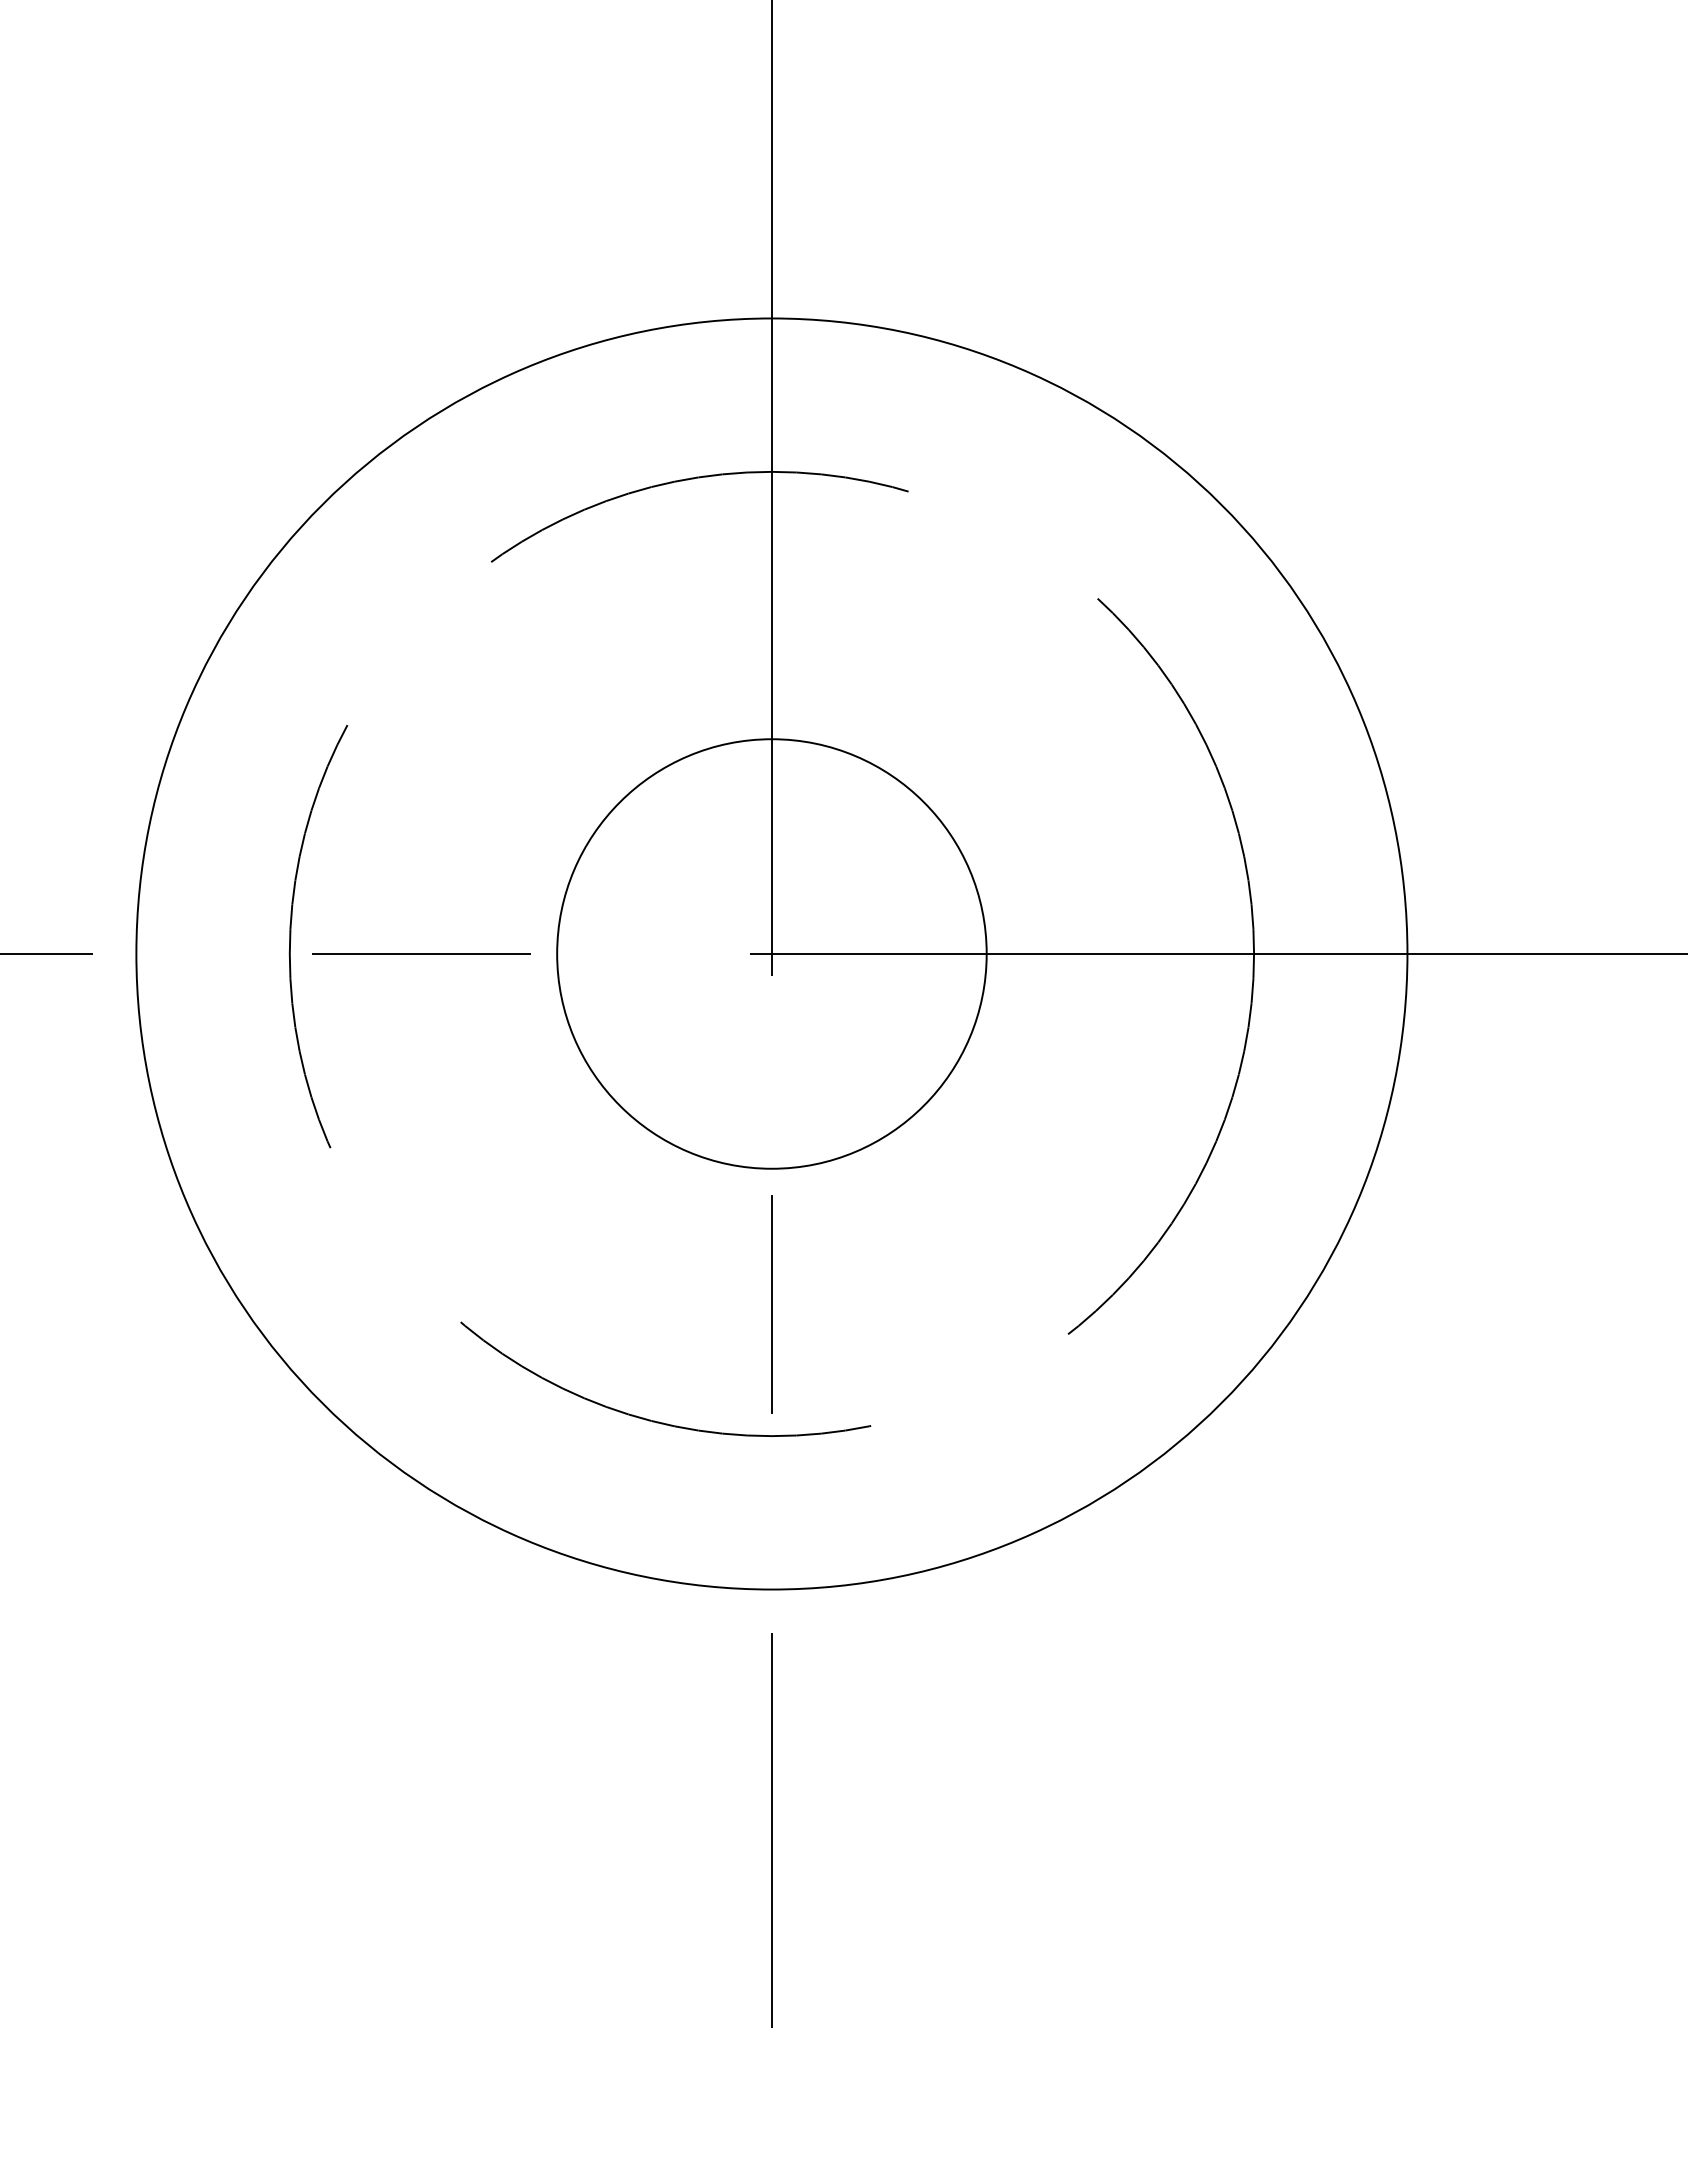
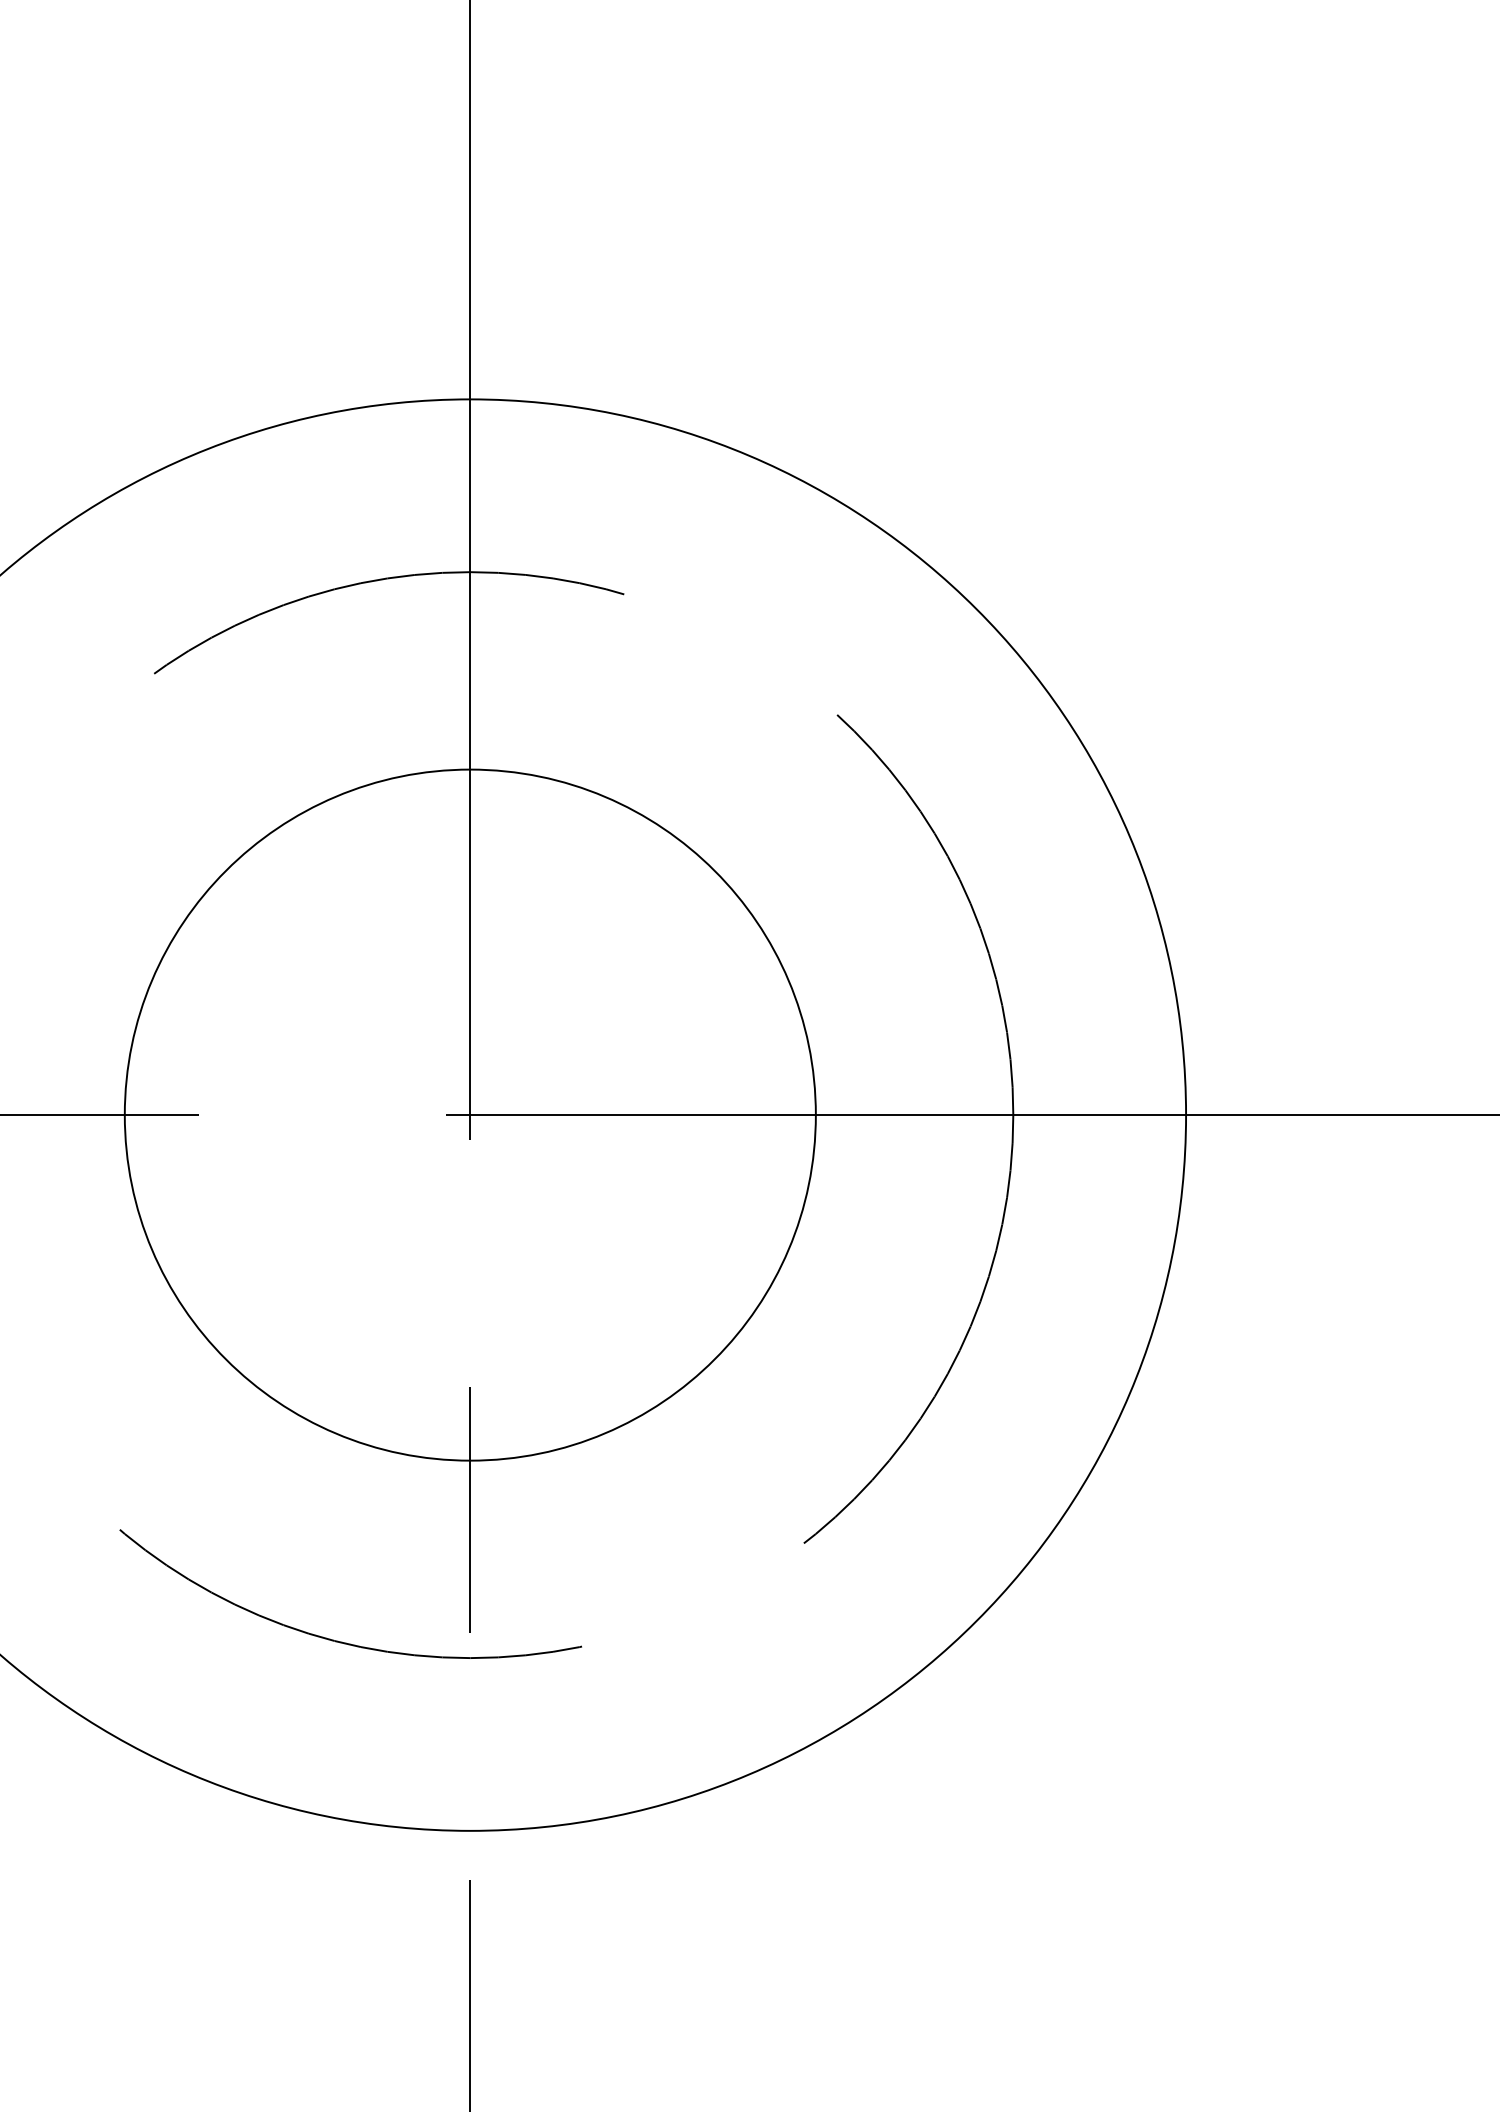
circle: (771, 953) -> (469, 1114), size x1.43

